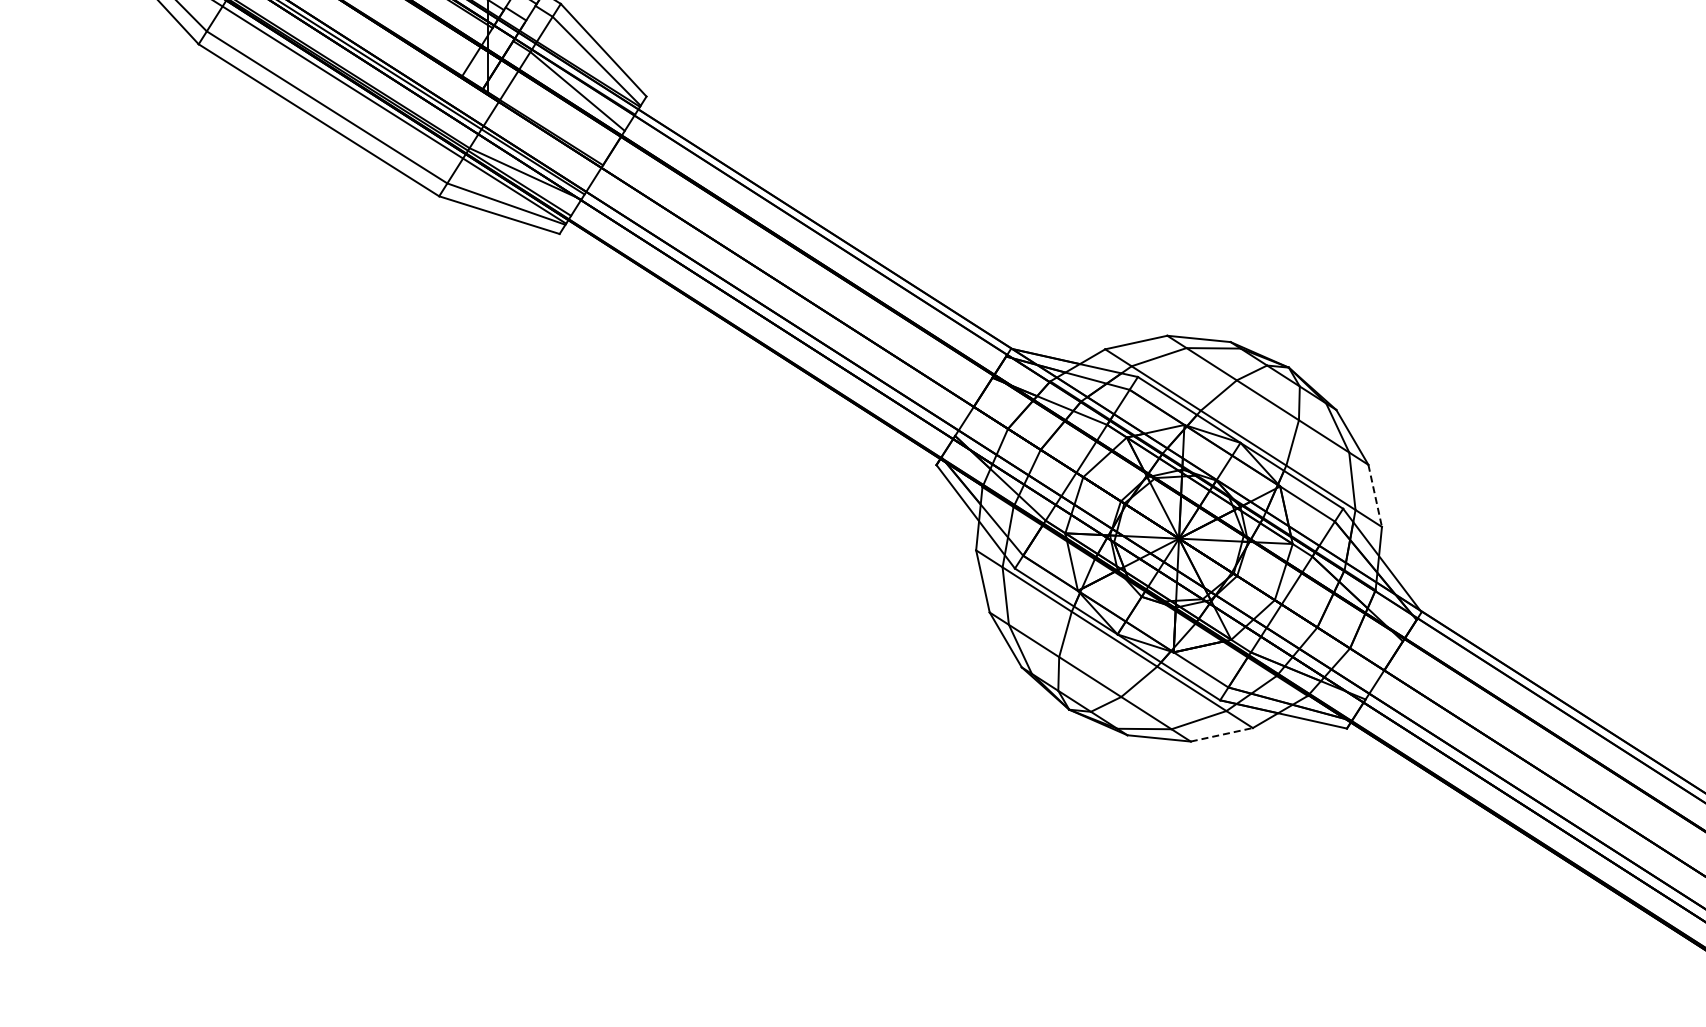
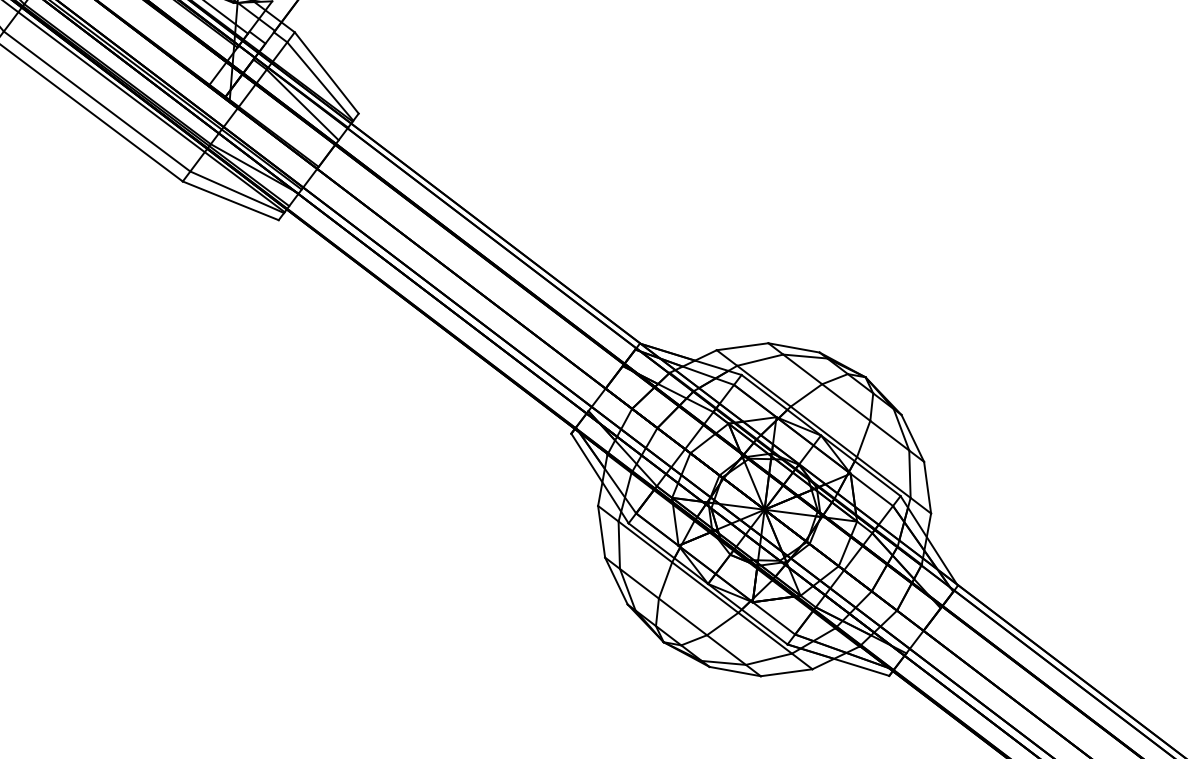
line: (1375, 495) -> (927, 487), dashed -> solid
line: (1221, 734) -> (786, 672), dashed -> solid

